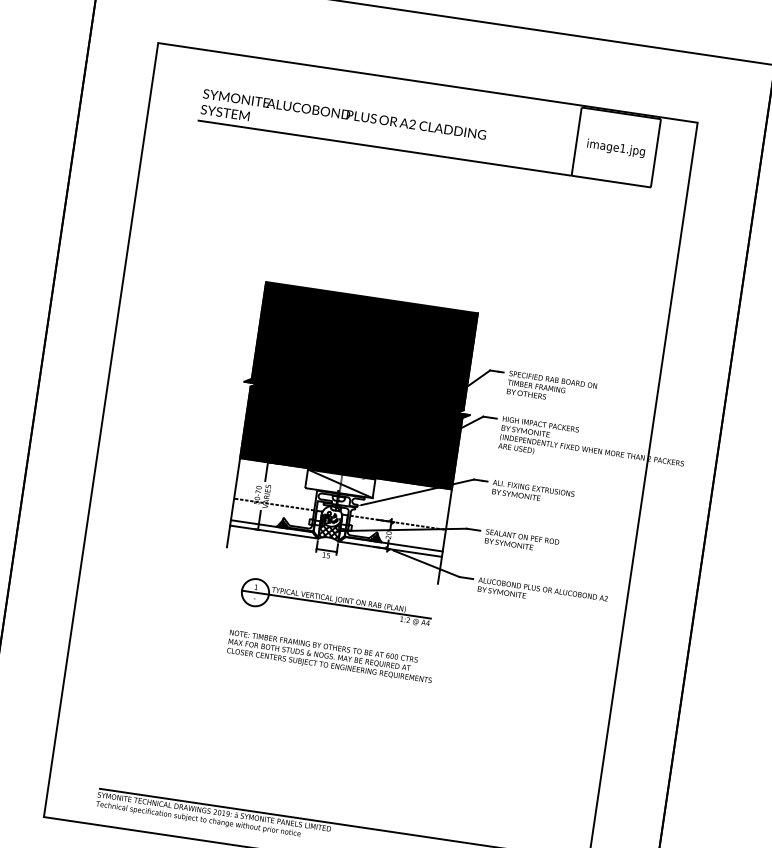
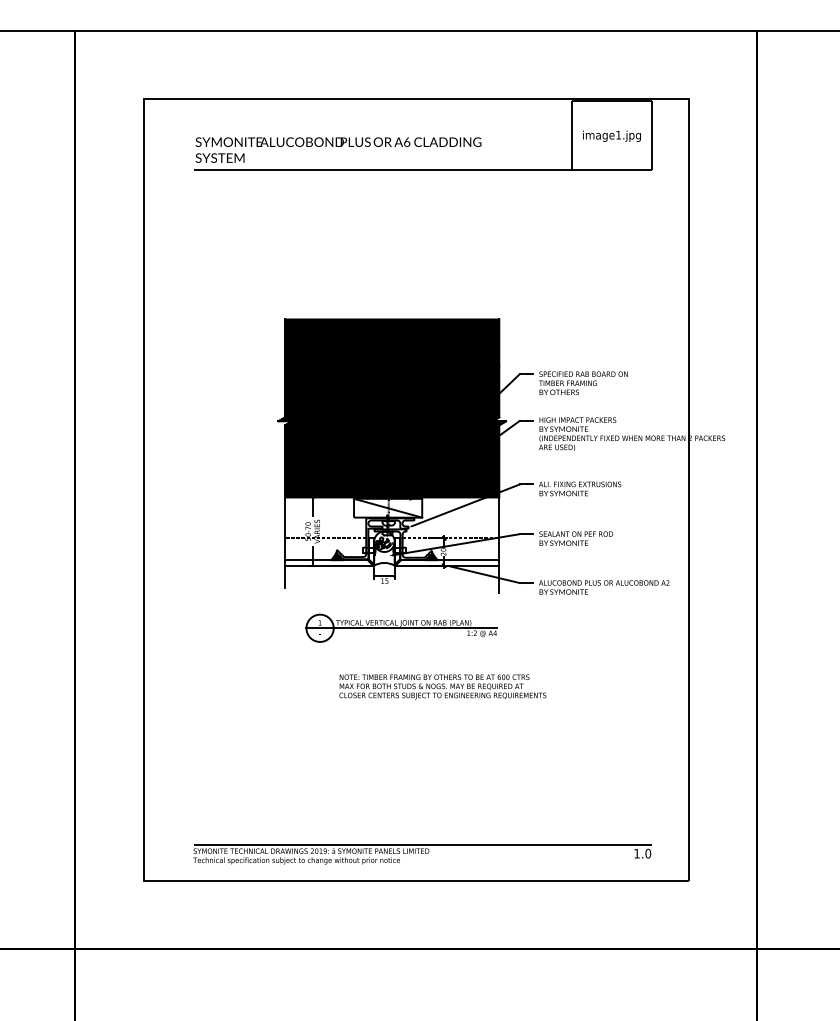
text: (413, 123) -> (407, 141), A2 -> A6
hatch: (330, 528) -> (384, 553), removed
text: (330, 656) -> (442, 686), moved

